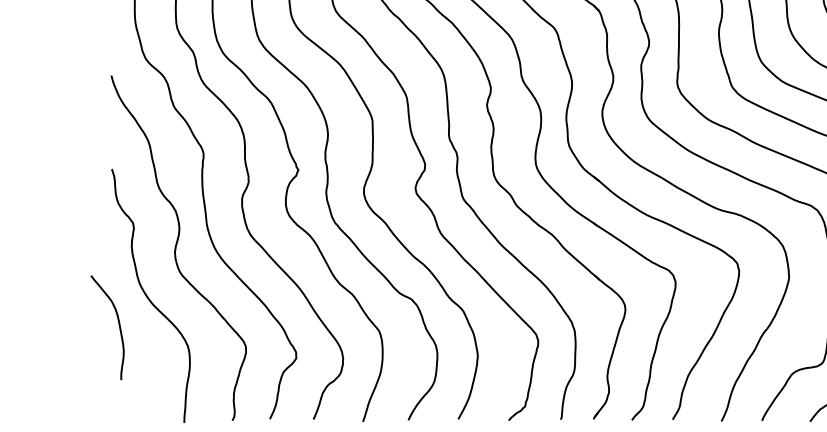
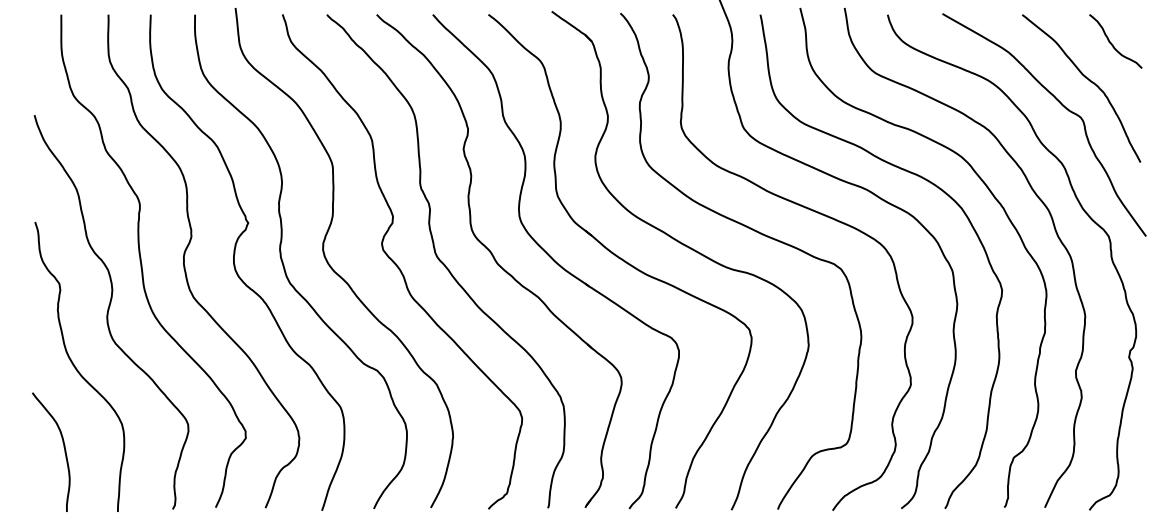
curve: (118, 323) -> (63, 447), moved

